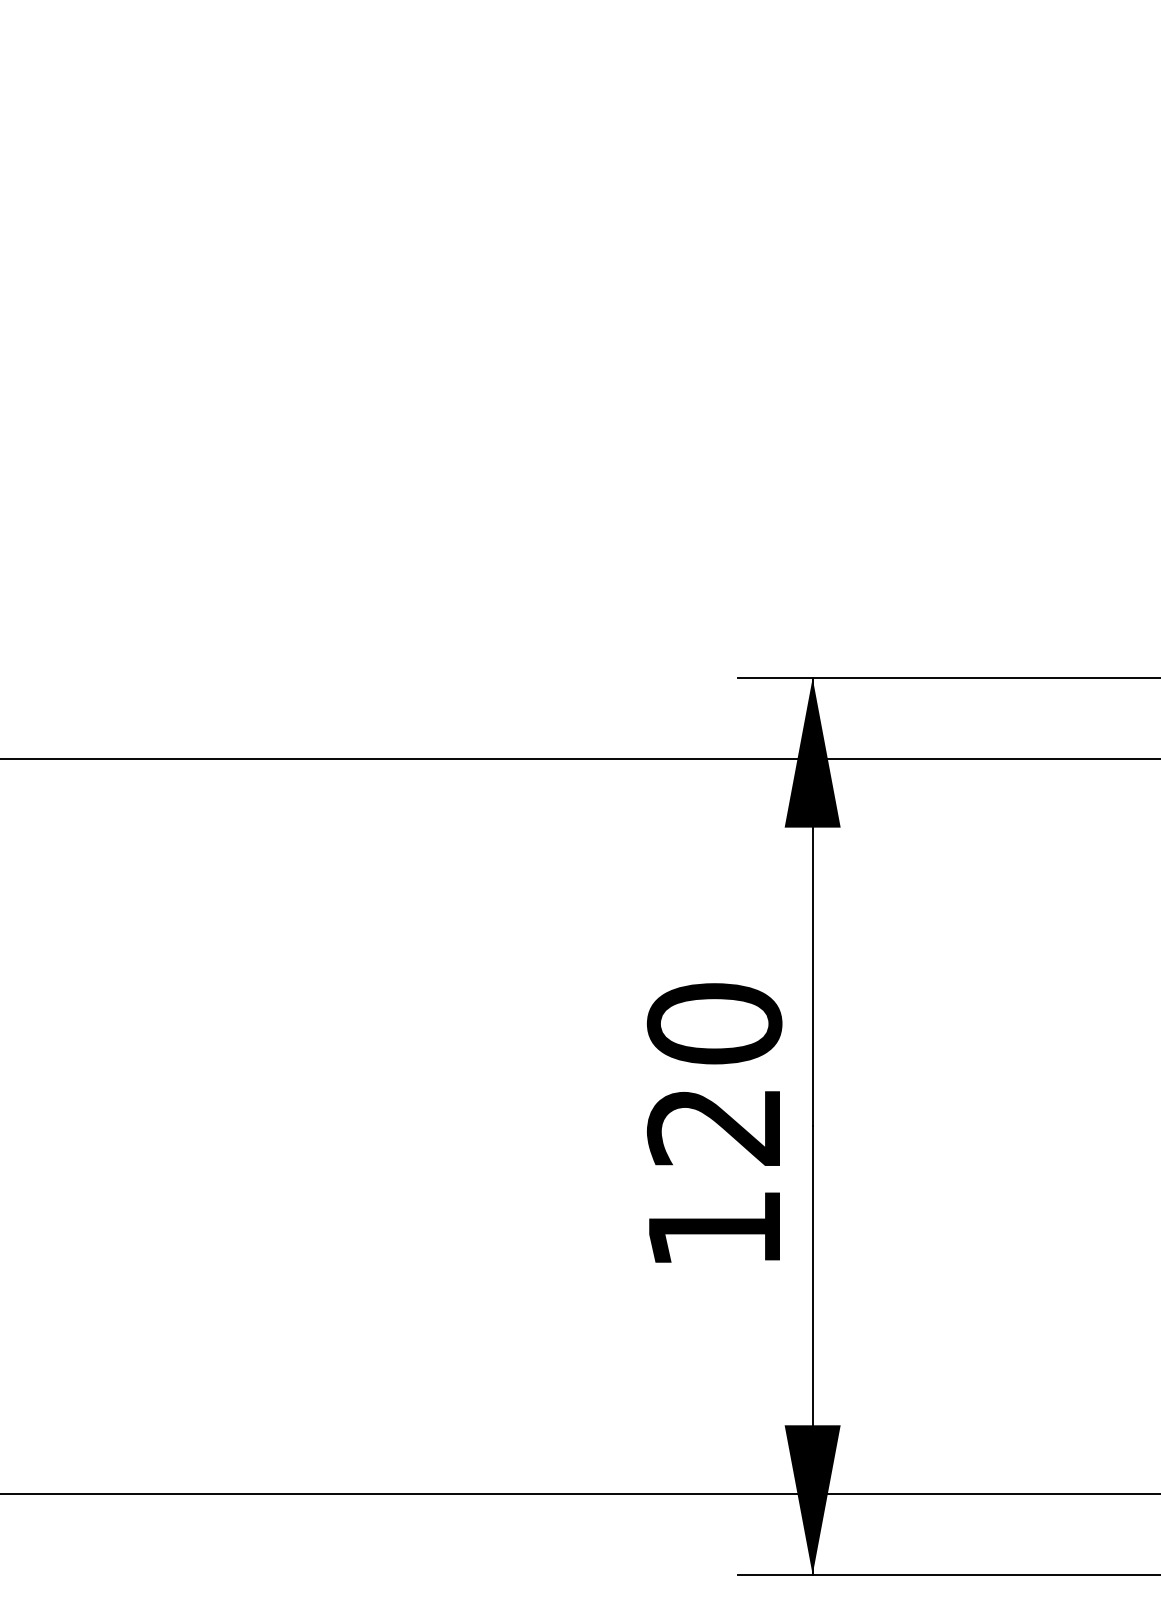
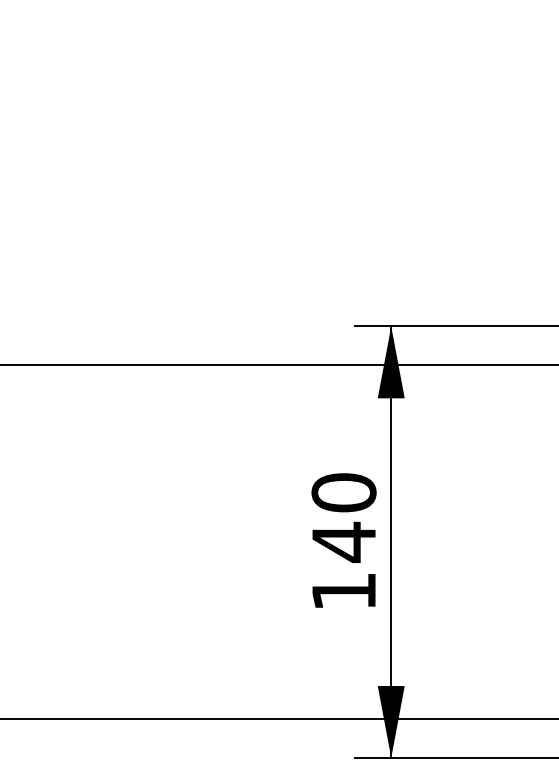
text: (713, 1127) -> (343, 542), 120 -> 140

